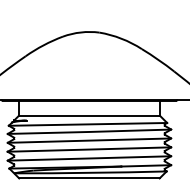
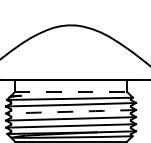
line: (89, 116) -> (71, 92), solid -> dashed
arc: (89, 140) -> (71, 111), solid -> dashed

